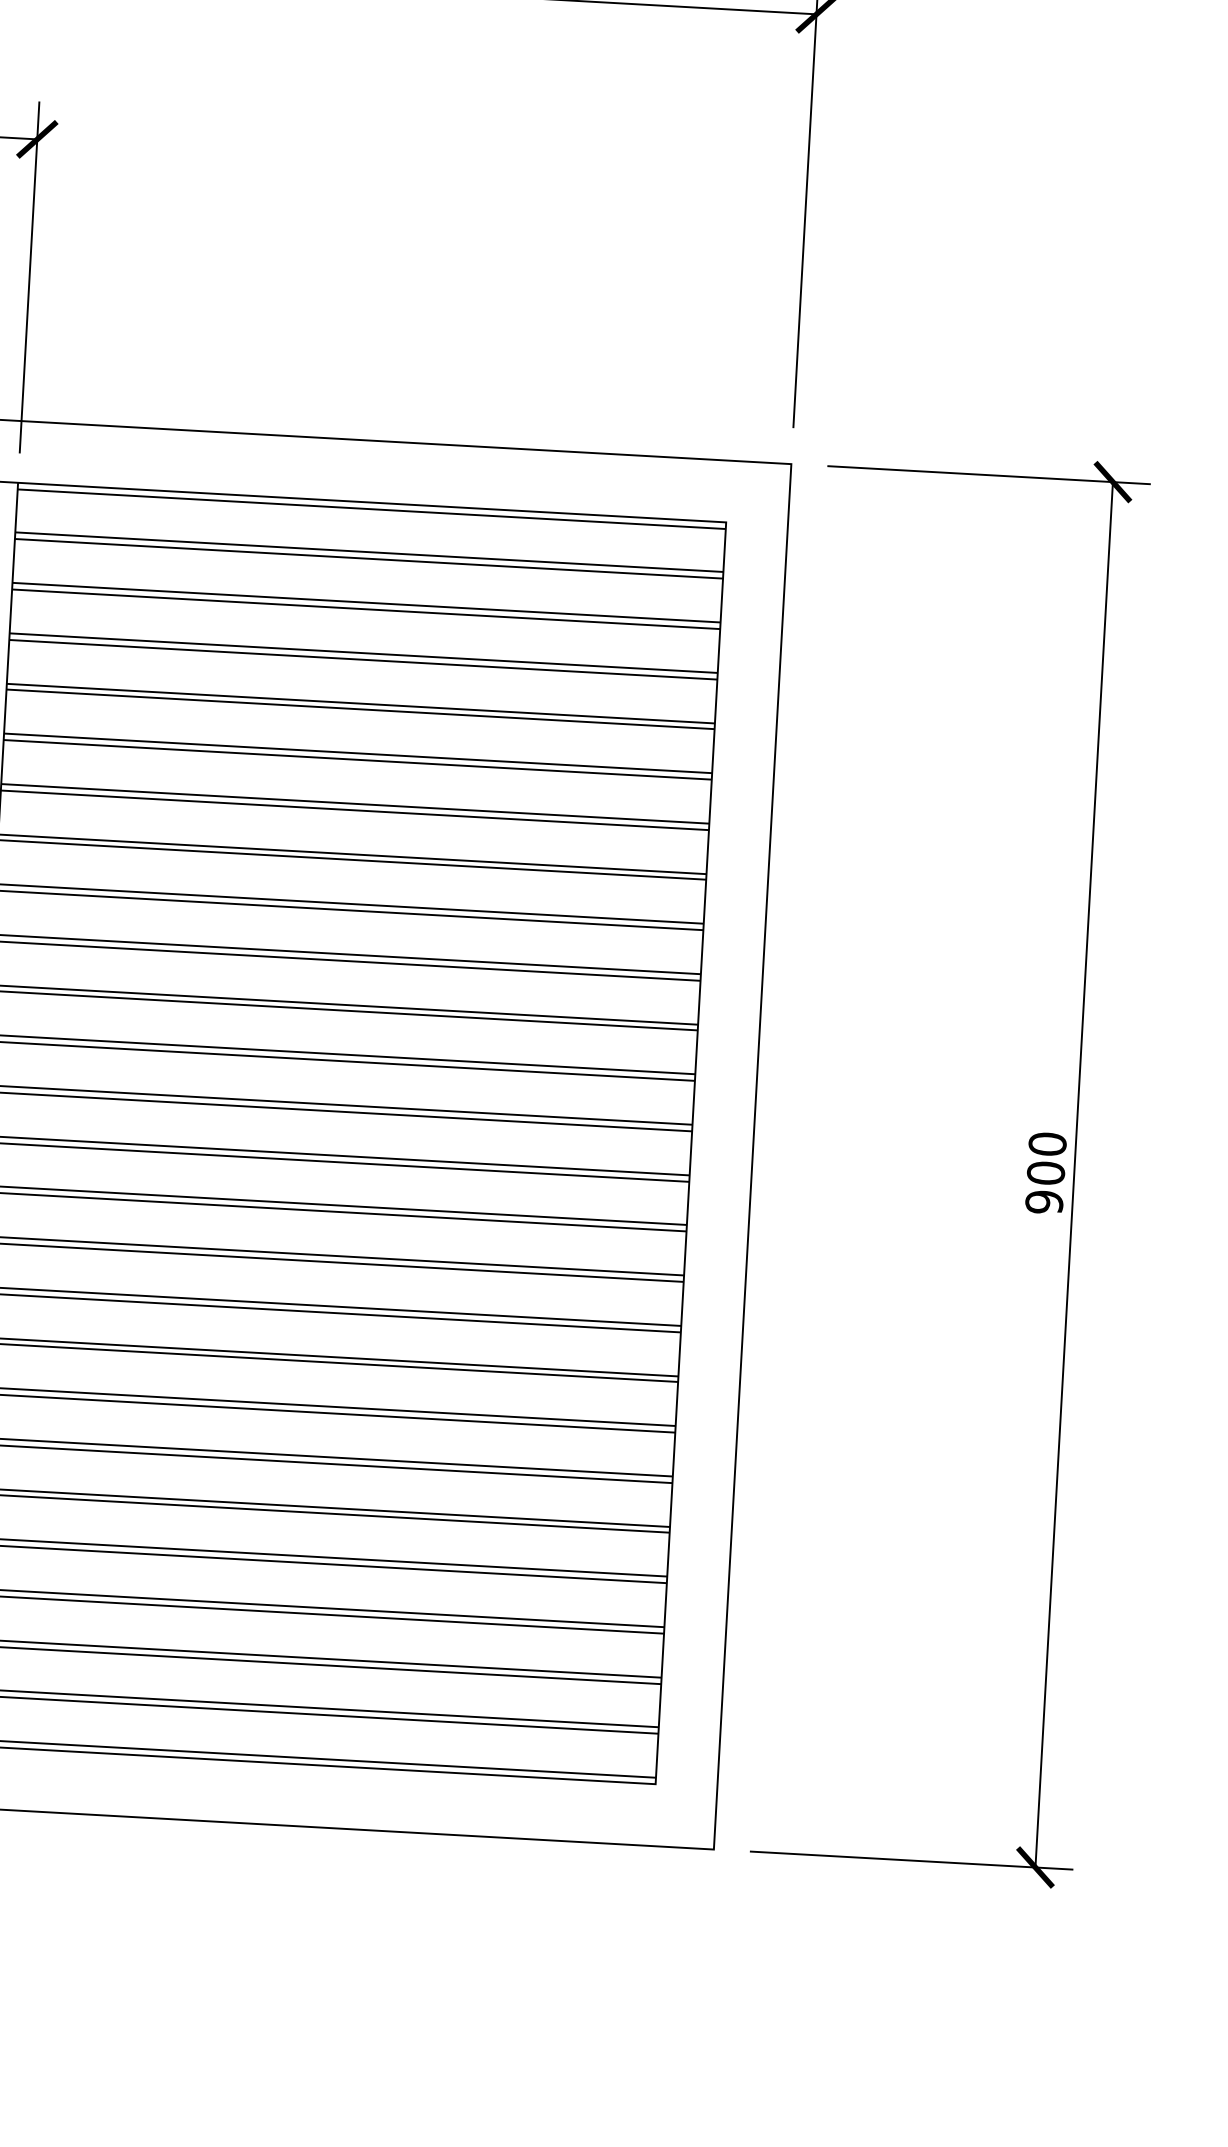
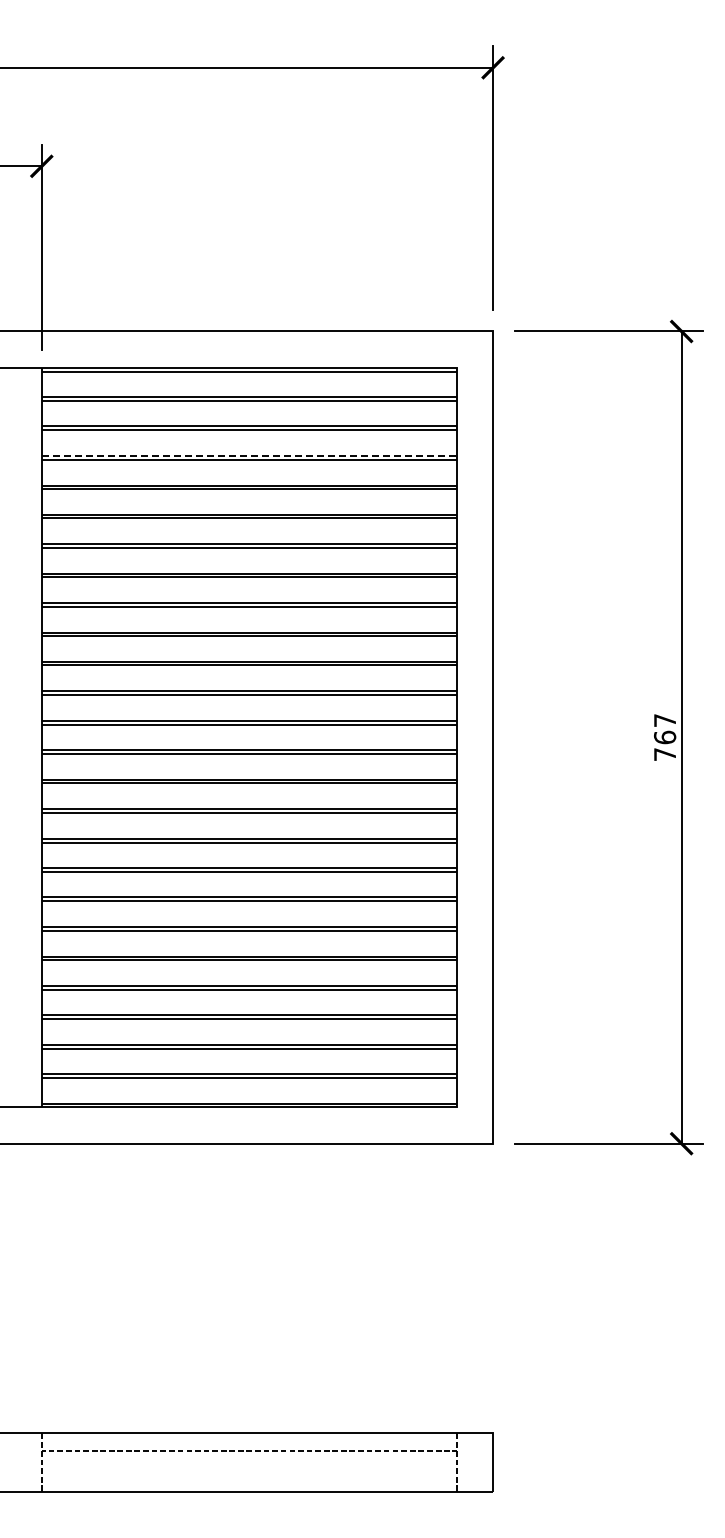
line: (364, 652) -> (249, 455), solid -> dashed
text: (1046, 1173) -> (665, 737), 900 -> 767

